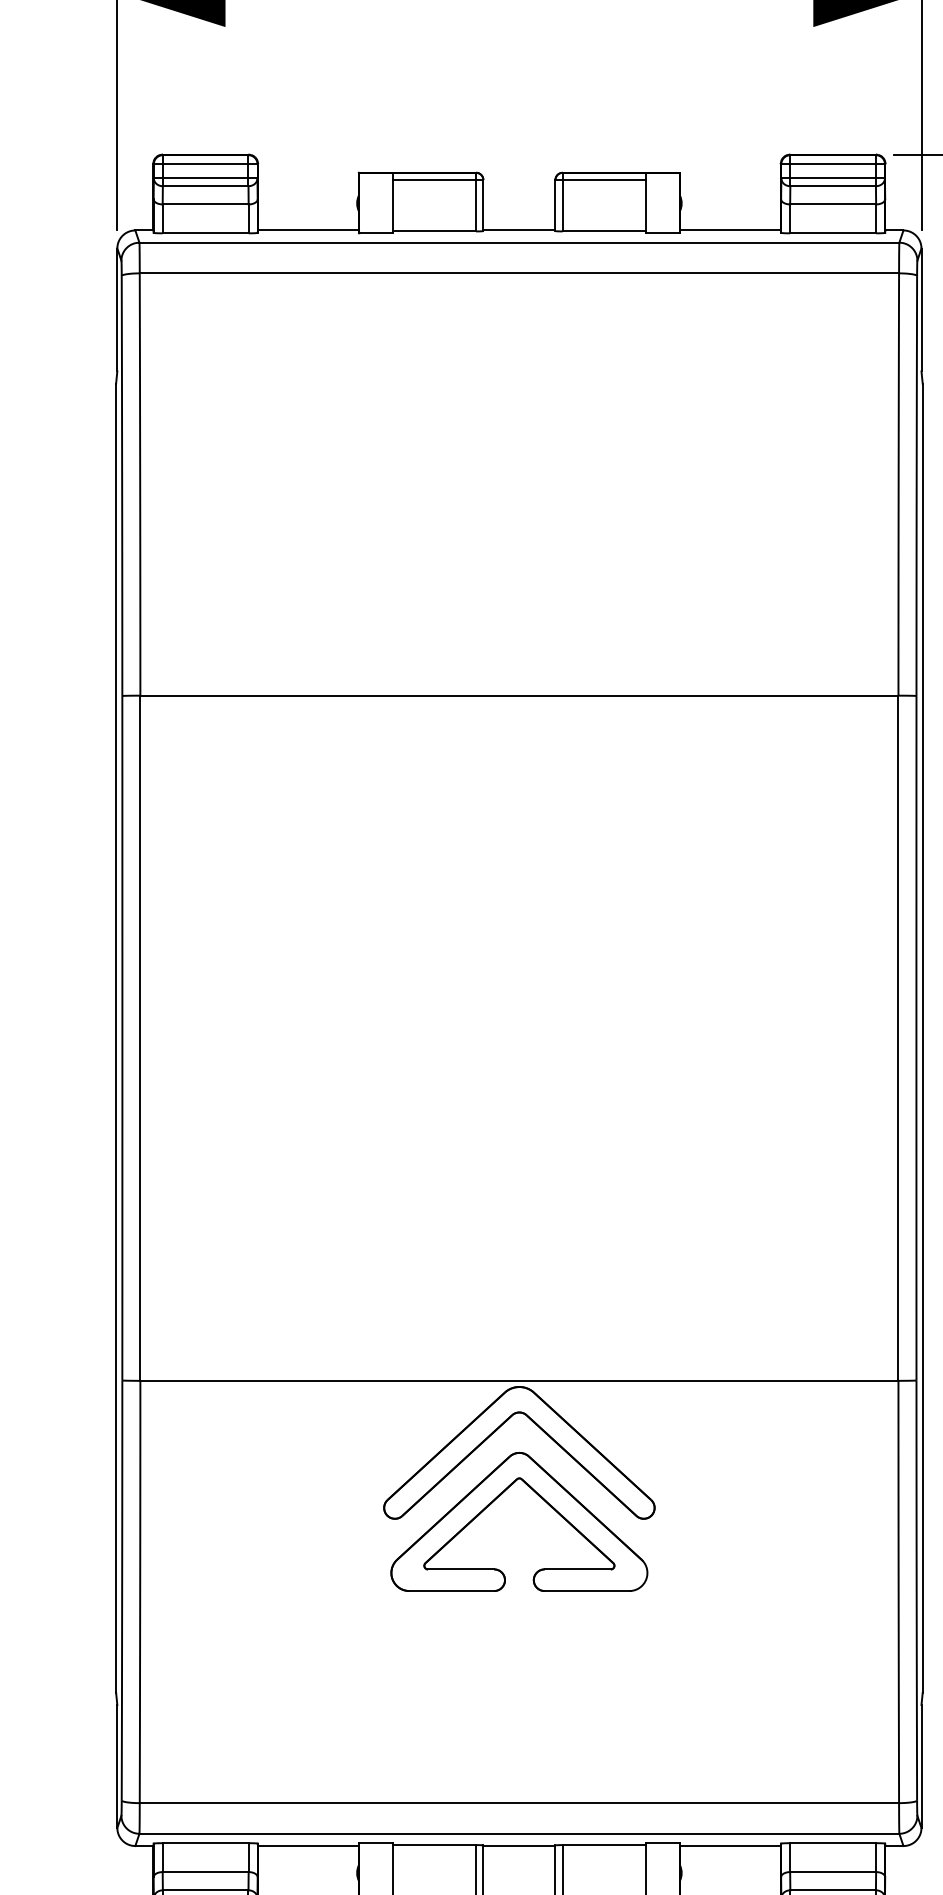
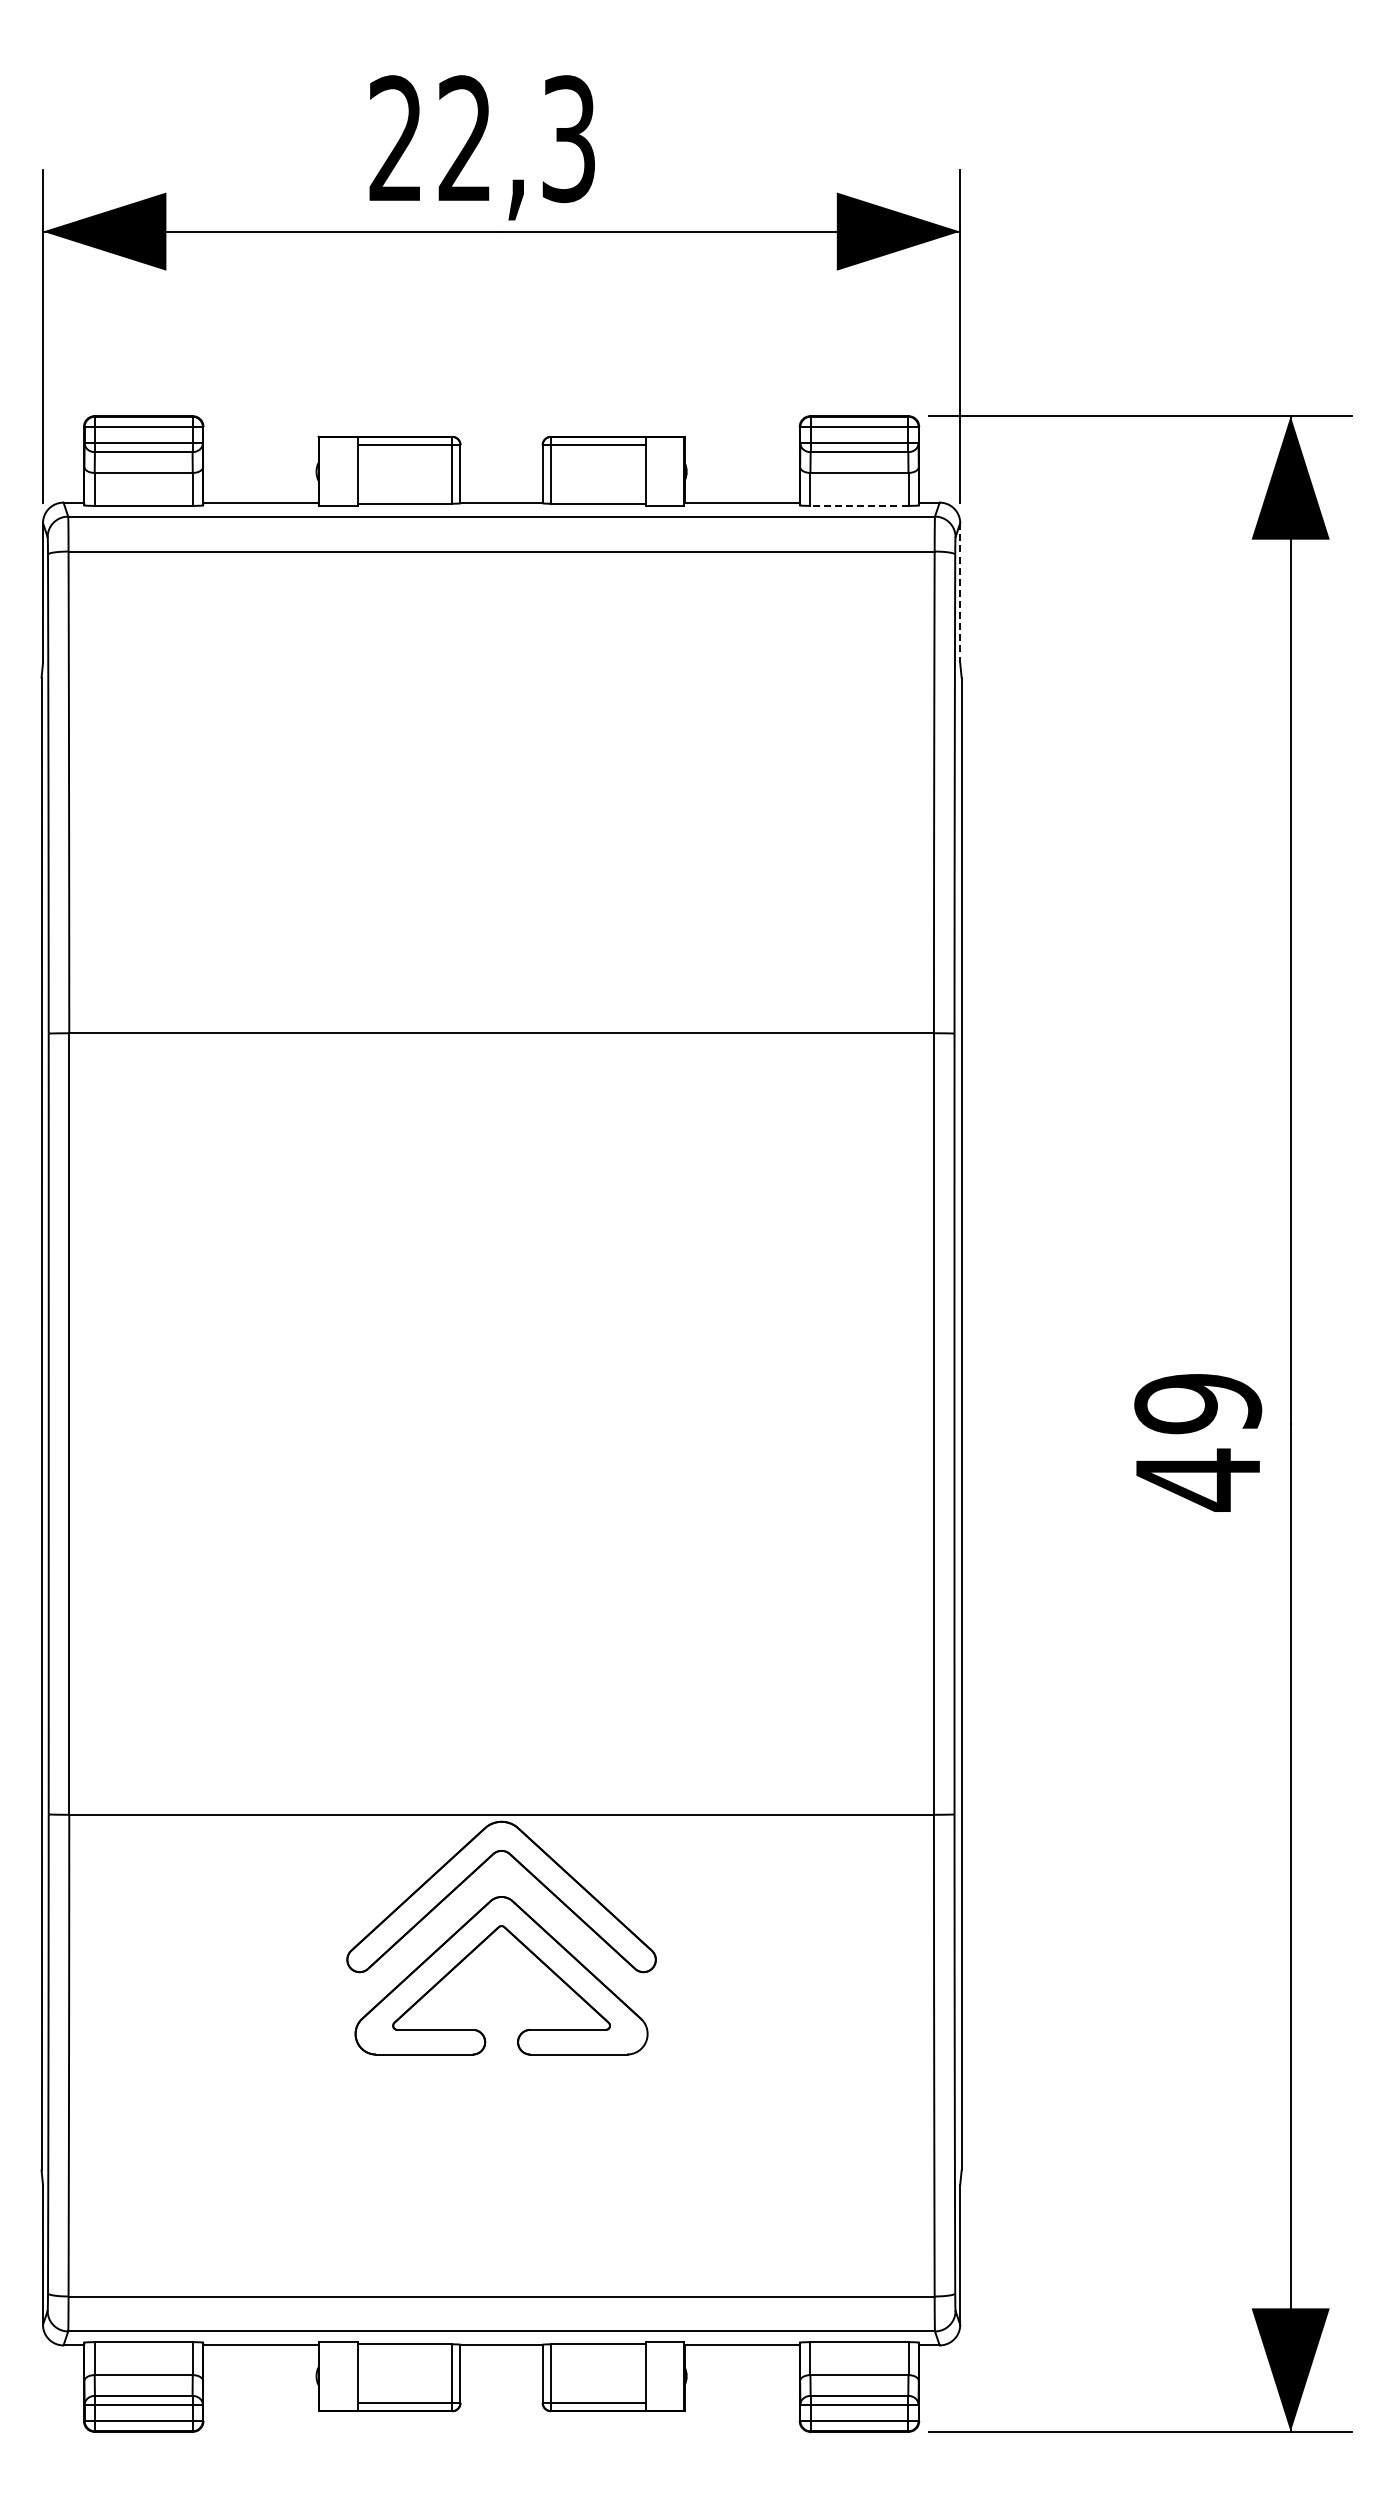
line: (832, 232) -> (858, 505), solid -> dashed
line: (921, 310) -> (960, 593), solid -> dashed

